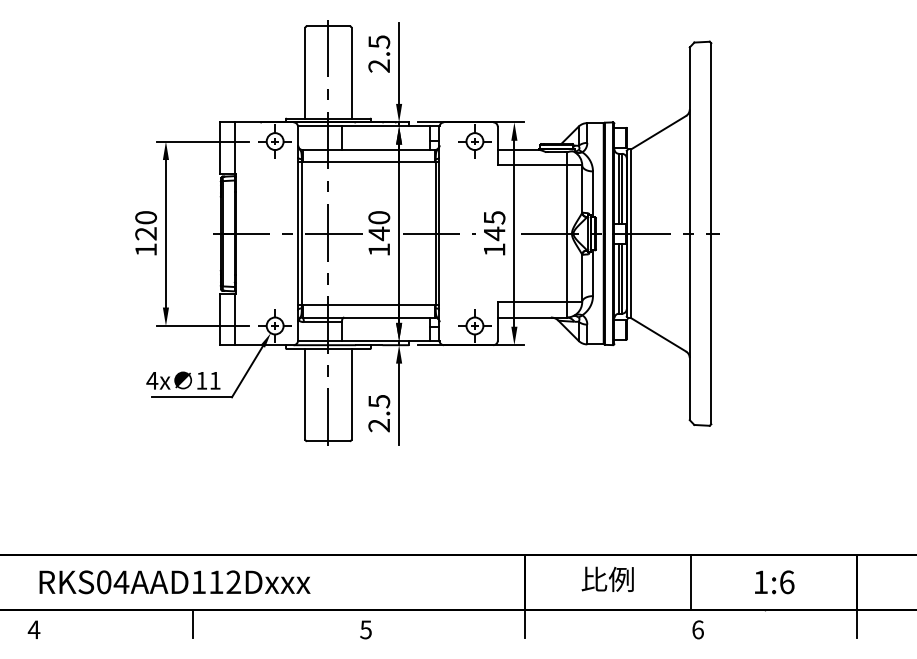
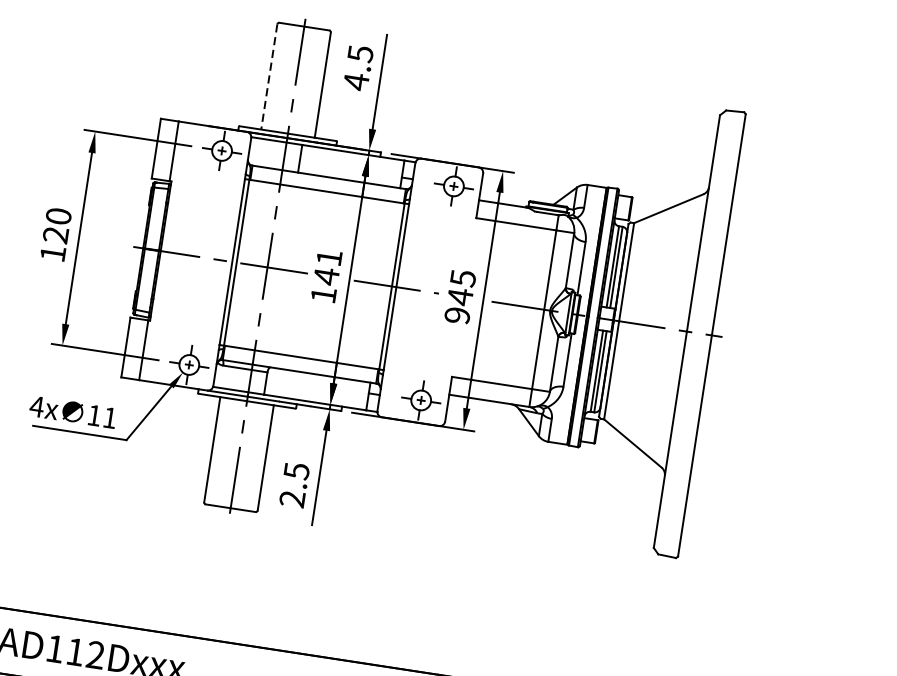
text: (378, 66) -> (355, 82), 2.5 -> 4.5
line: (305, 73) -> (269, 77), solid -> dashed
text: (379, 217) -> (329, 257), 140 -> 141
text: (494, 249) -> (457, 315), 145 -> 945

